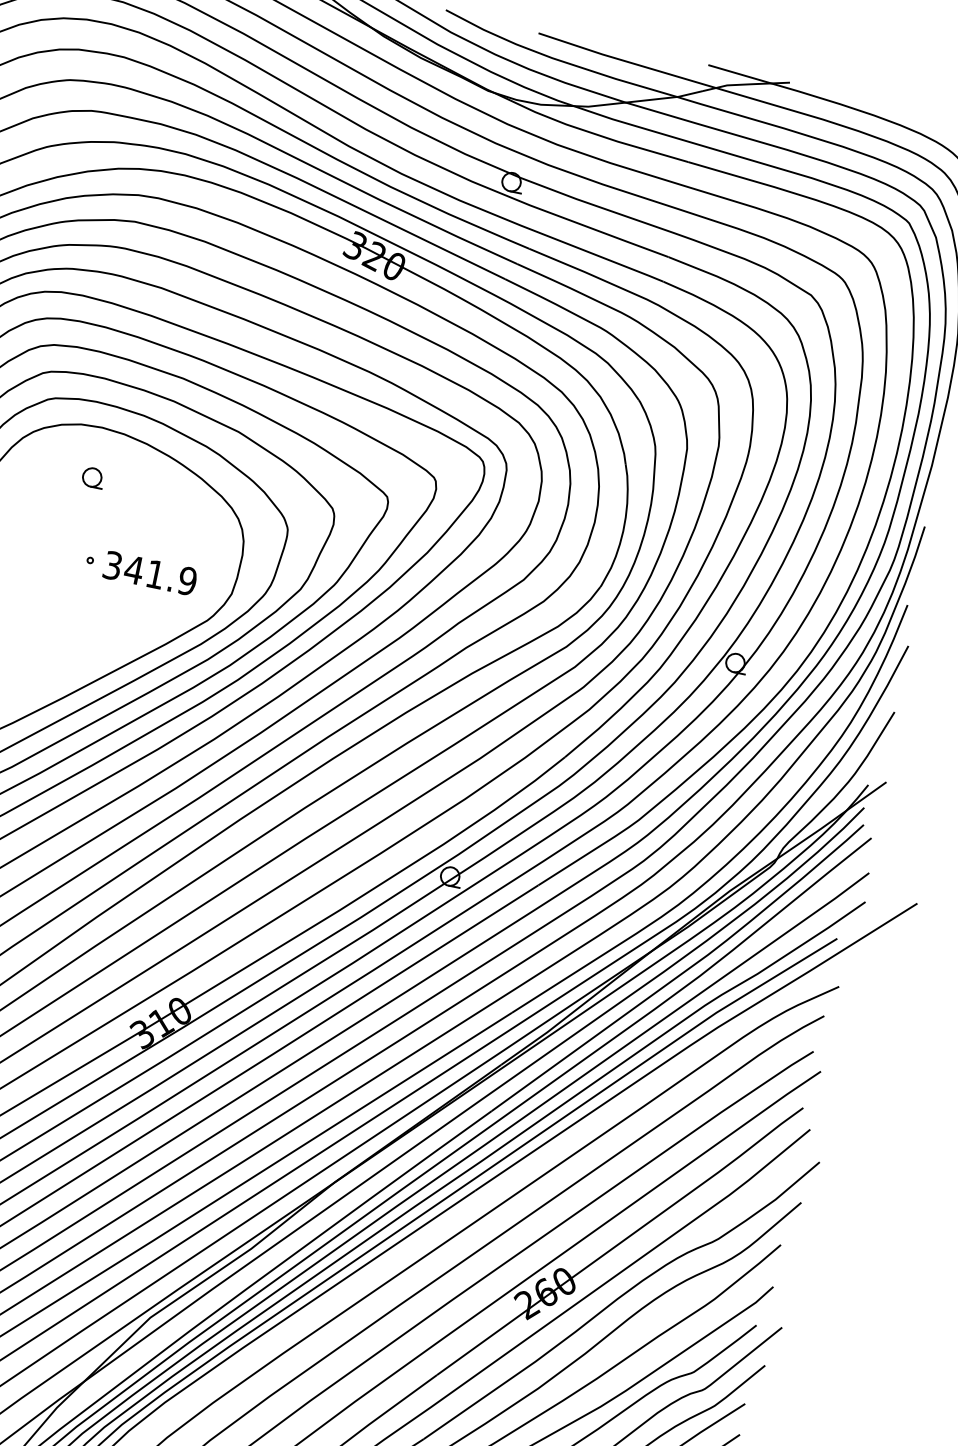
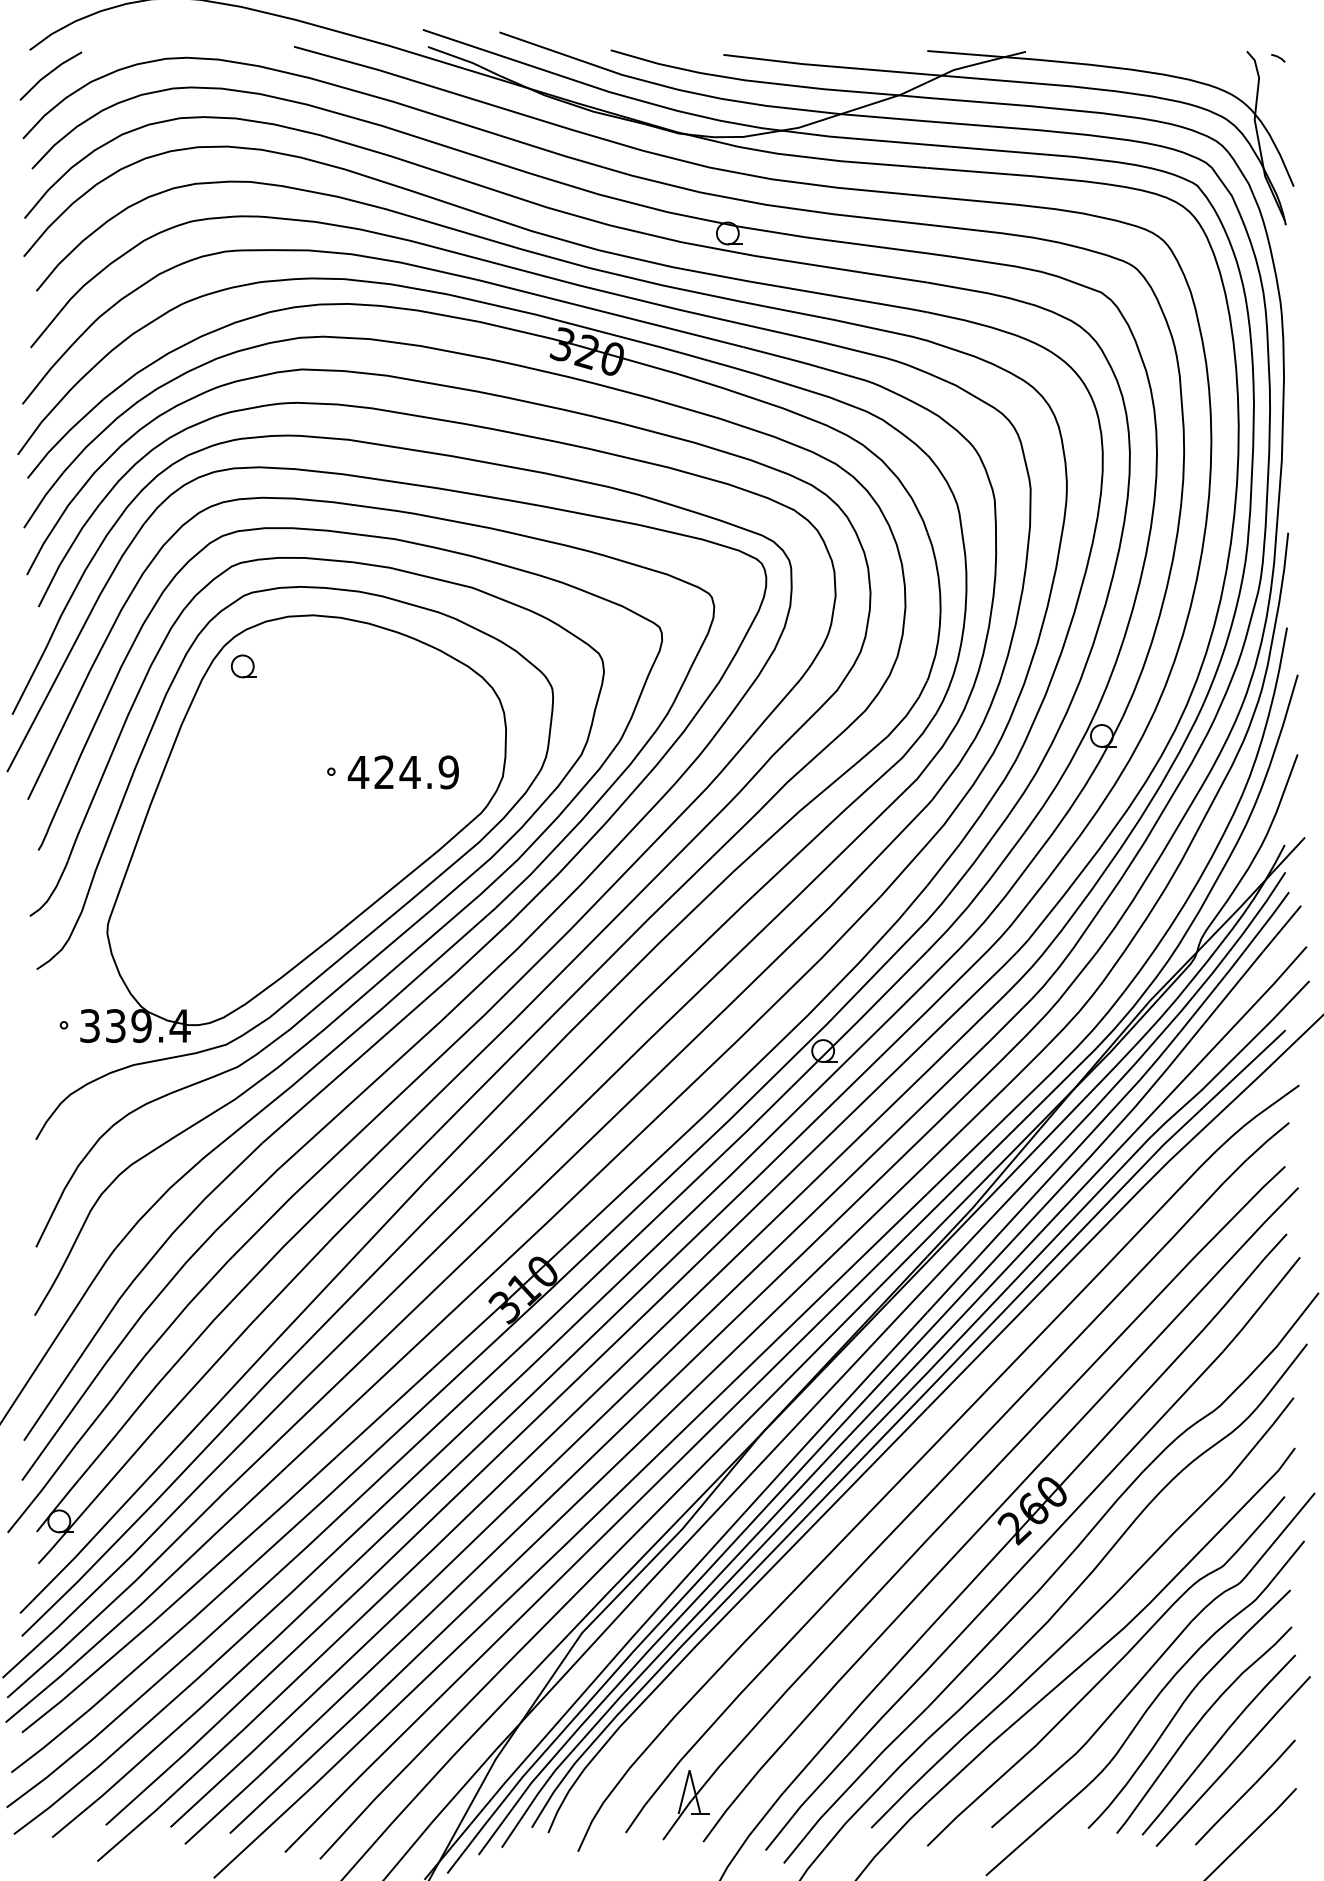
part: (92, 477) -> (243, 666), moved
text: (133, 570) -> (383, 772), 341.9 -> 424.9

